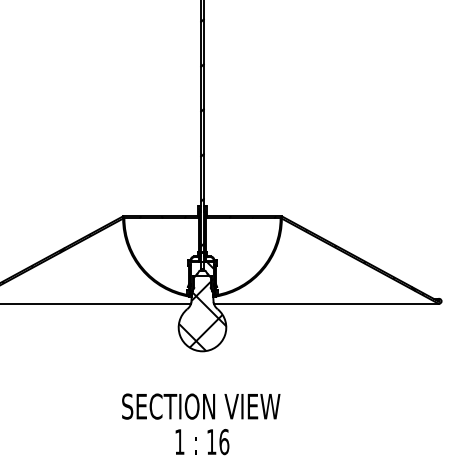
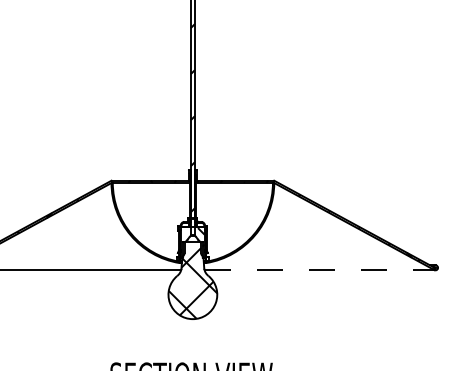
line: (326, 303) -> (320, 270), solid -> dashed

